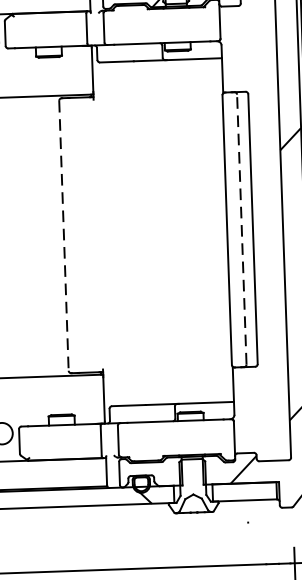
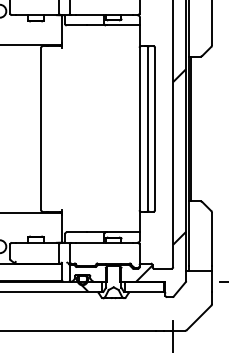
line: (241, 228) -> (148, 128), dashed -> solid
line: (64, 236) -> (41, 129), dashed -> solid

